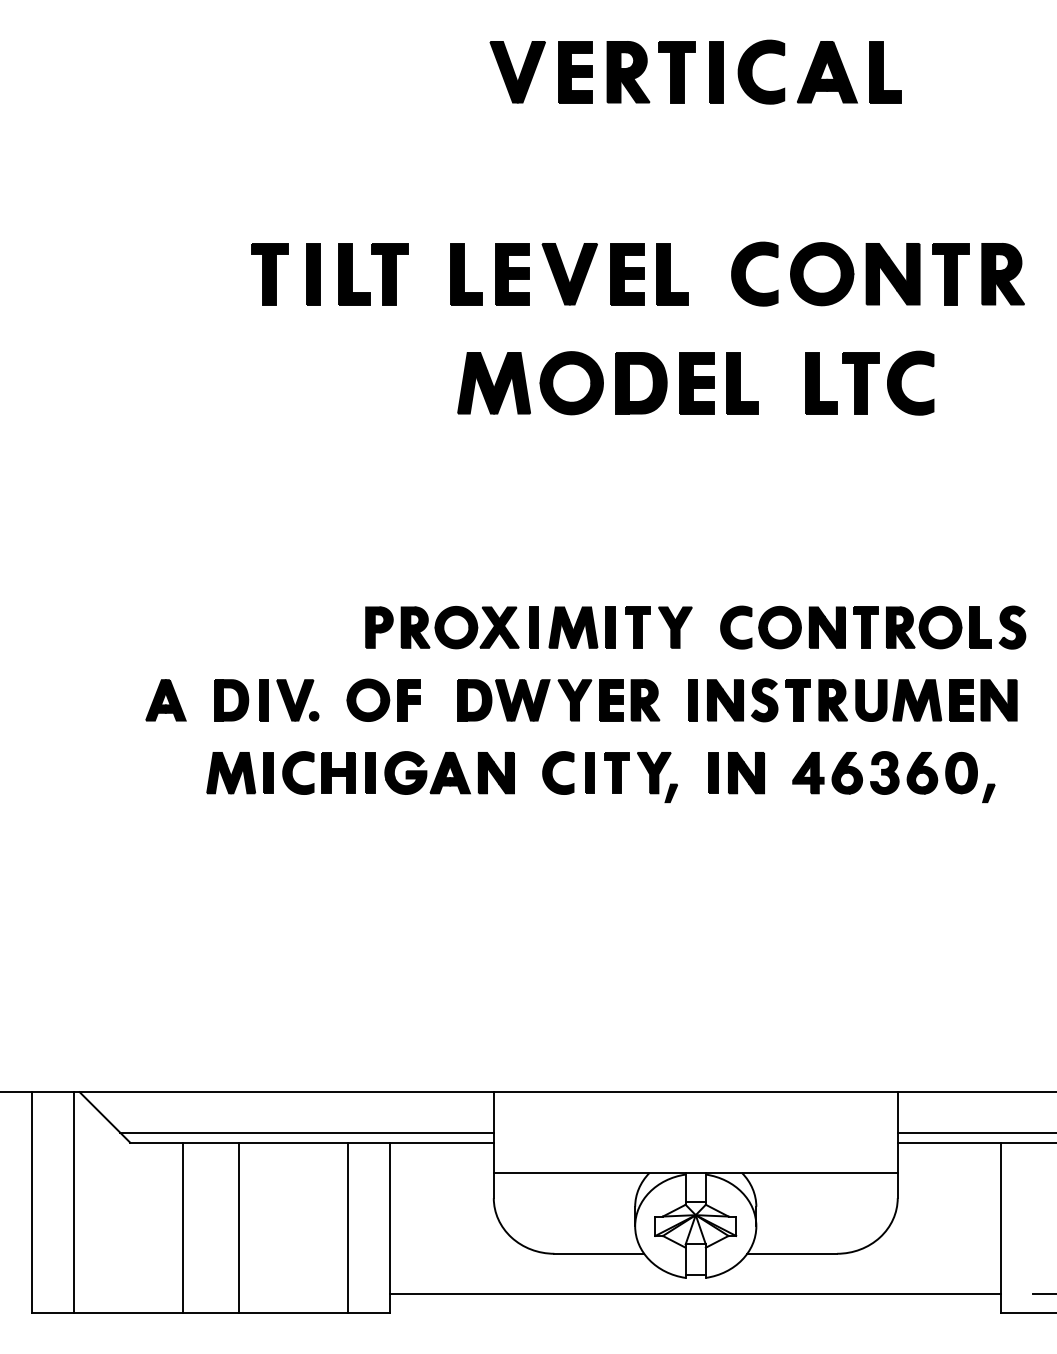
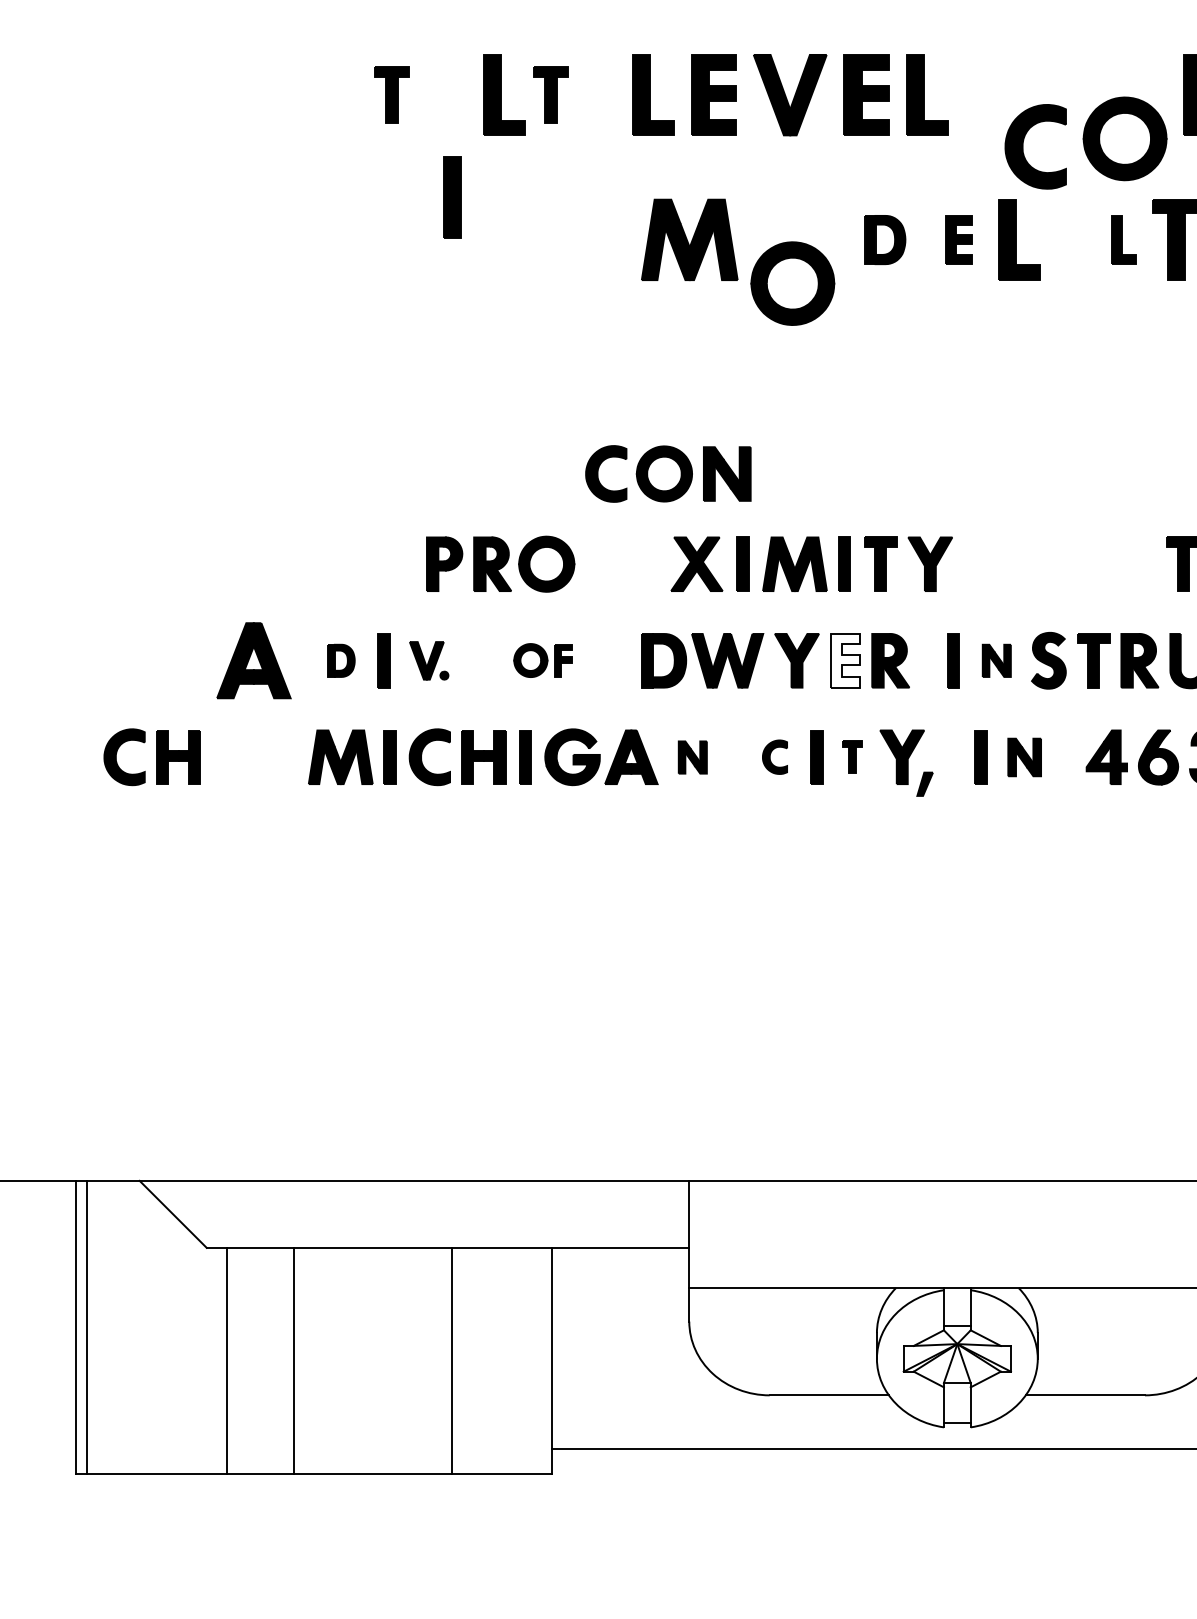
part: (746, 270) -> (1024, 142), moved
part: (269, 274) -> (391, 95), size x0.7
part: (313, 274) -> (452, 197), moved
part: (389, 274) -> (550, 95), size x0.7
part: (822, 274) -> (1125, 139), moved
part: (571, 383) -> (792, 284), moved
part: (641, 383) -> (885, 240), size x0.6
part: (696, 383) -> (958, 240), size x0.6
part: (821, 383) -> (1124, 240), size x0.6
part: (421, 627) -> (500, 564), moved
part: (782, 627) -> (667, 473), moved
part: (383, 699) -> (542, 659), size x0.6
part: (165, 700) -> (253, 660), size x1.4
part: (231, 700) -> (341, 660), size x0.6
part: (297, 700) -> (428, 660), size x0.7
fill: (611, 700) -> (845, 660), removed
part: (725, 700) -> (996, 660), size x0.6
part: (88, 772) -> (151, 756), added
part: (558, 772) -> (775, 756), size x0.6
part: (616, 772) -> (852, 756), size x0.6
part: (496, 773) -> (692, 757), size x0.6
part: (746, 773) -> (1024, 757), size x0.7
line: (306, 1132) -> (440, 1234), removed
line: (74, 1202) -> (87, 1327), moved
line: (183, 1227) -> (226, 1360), moved
line: (238, 1227) -> (293, 1360), moved
line: (347, 1227) -> (451, 1360), moved

